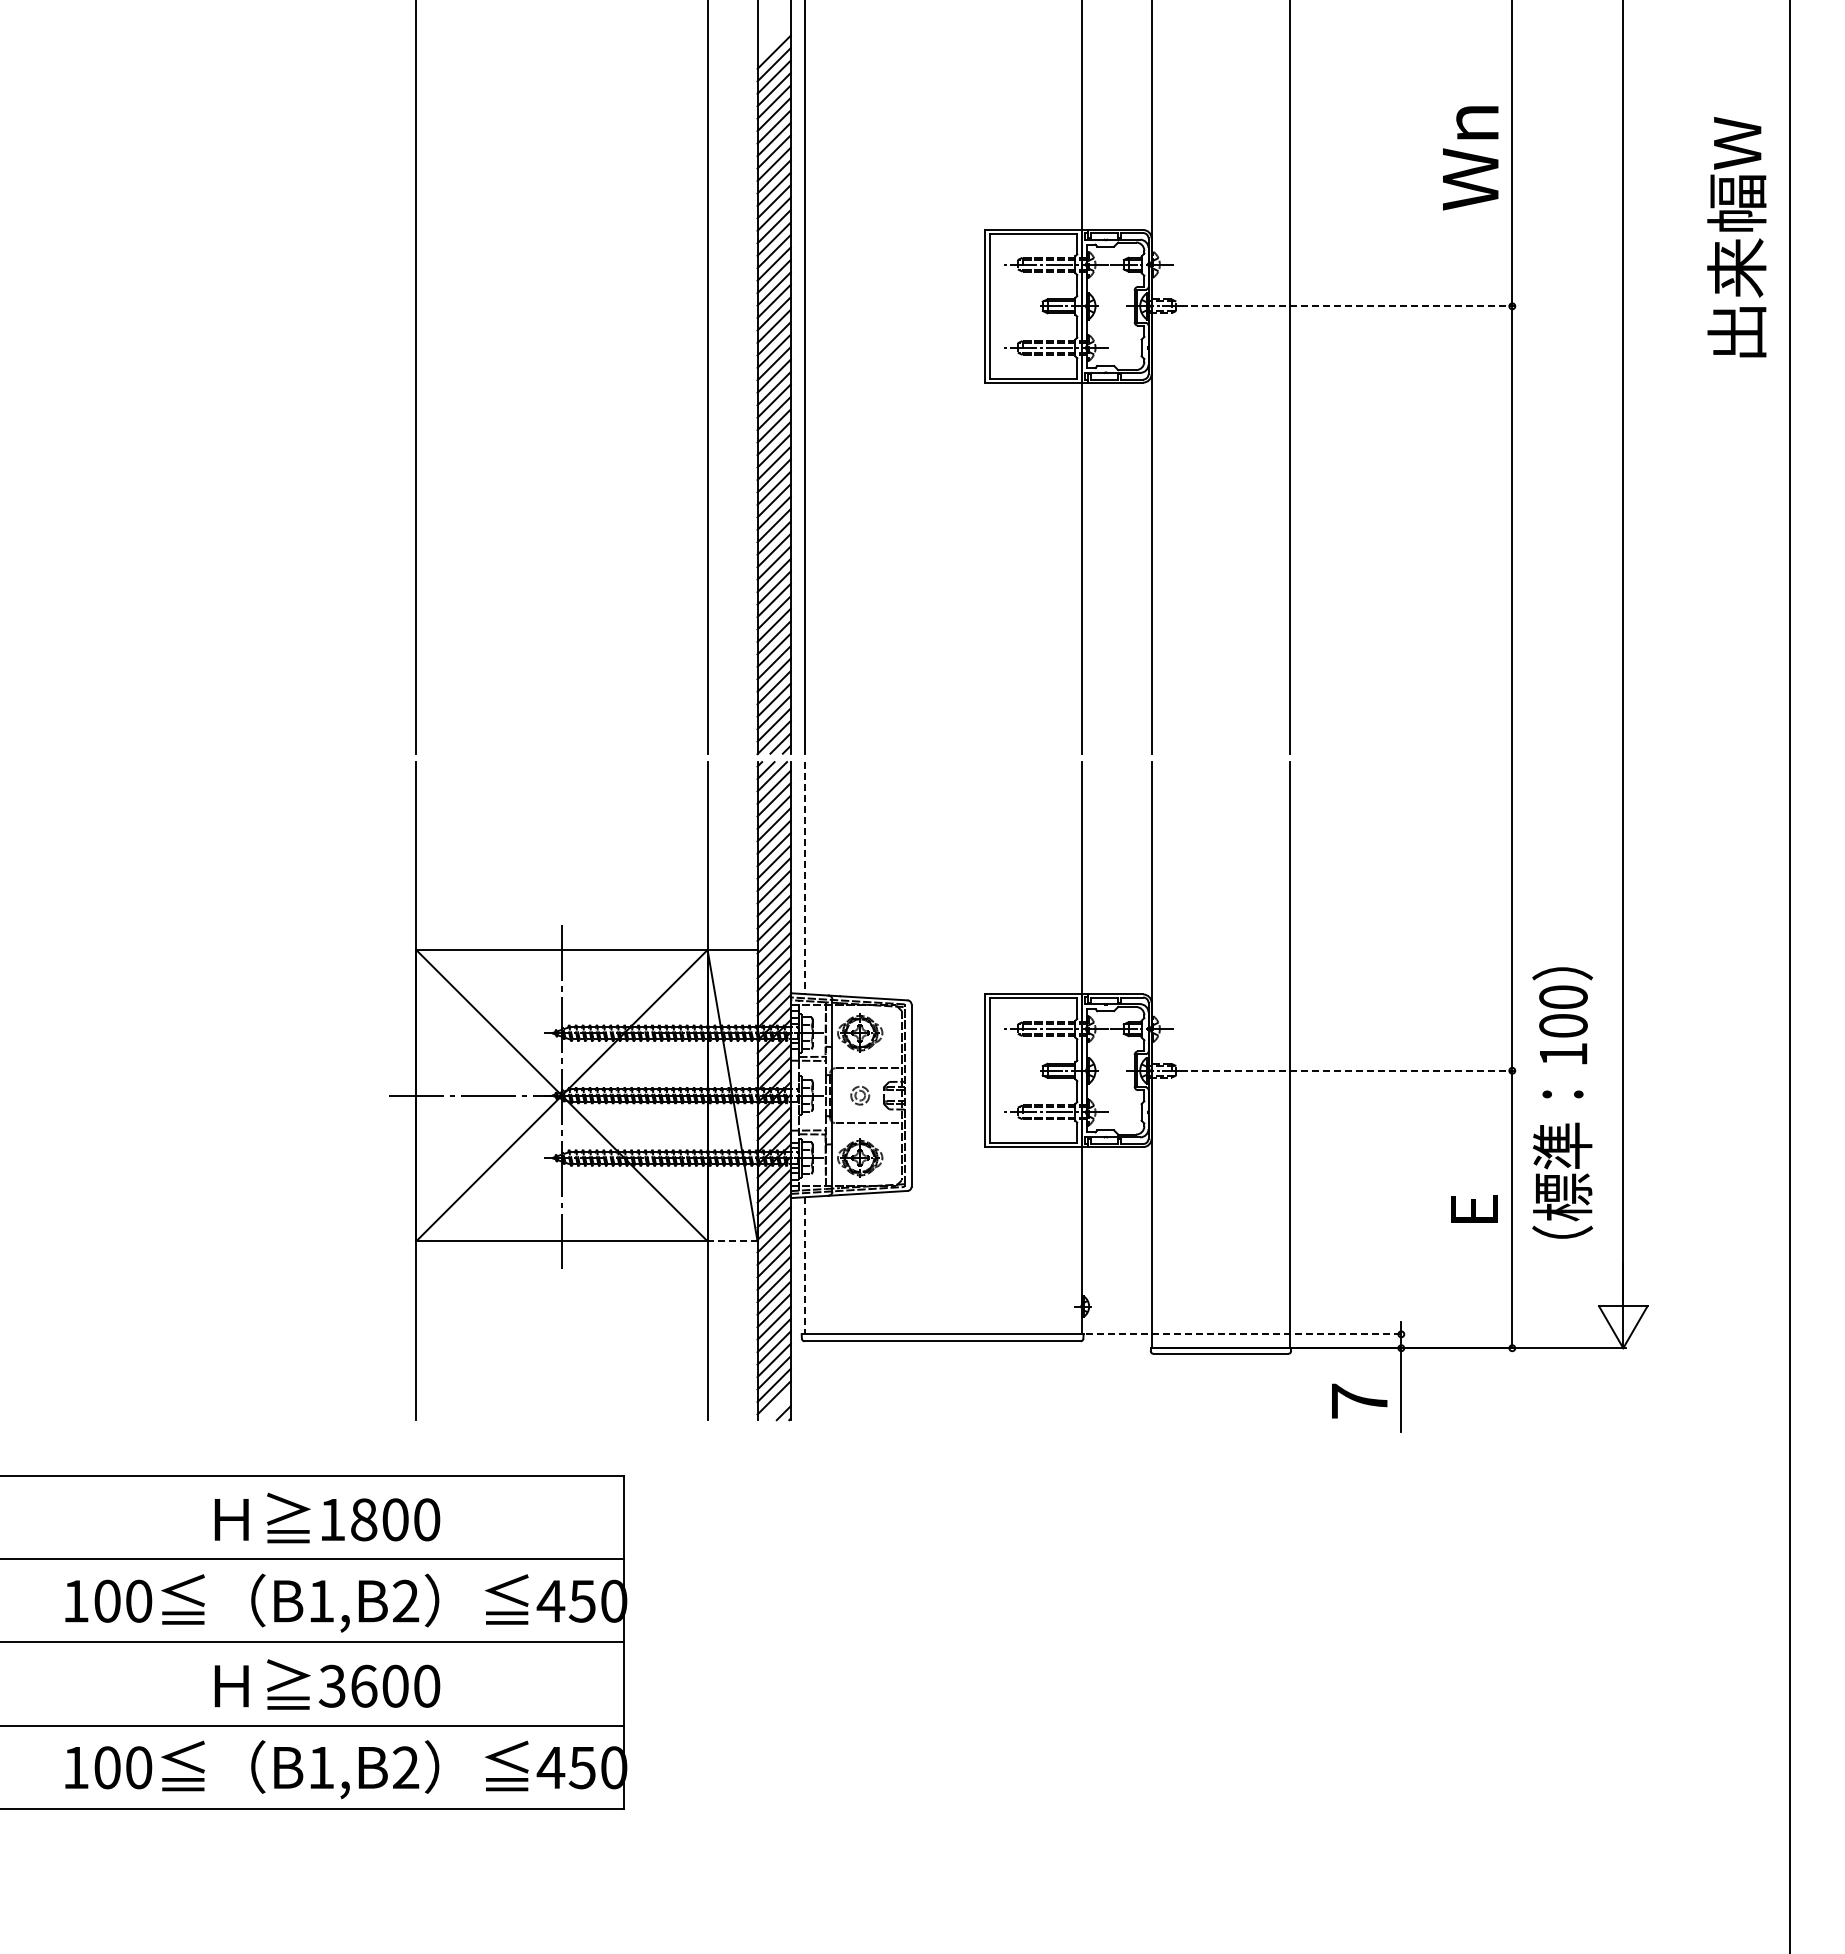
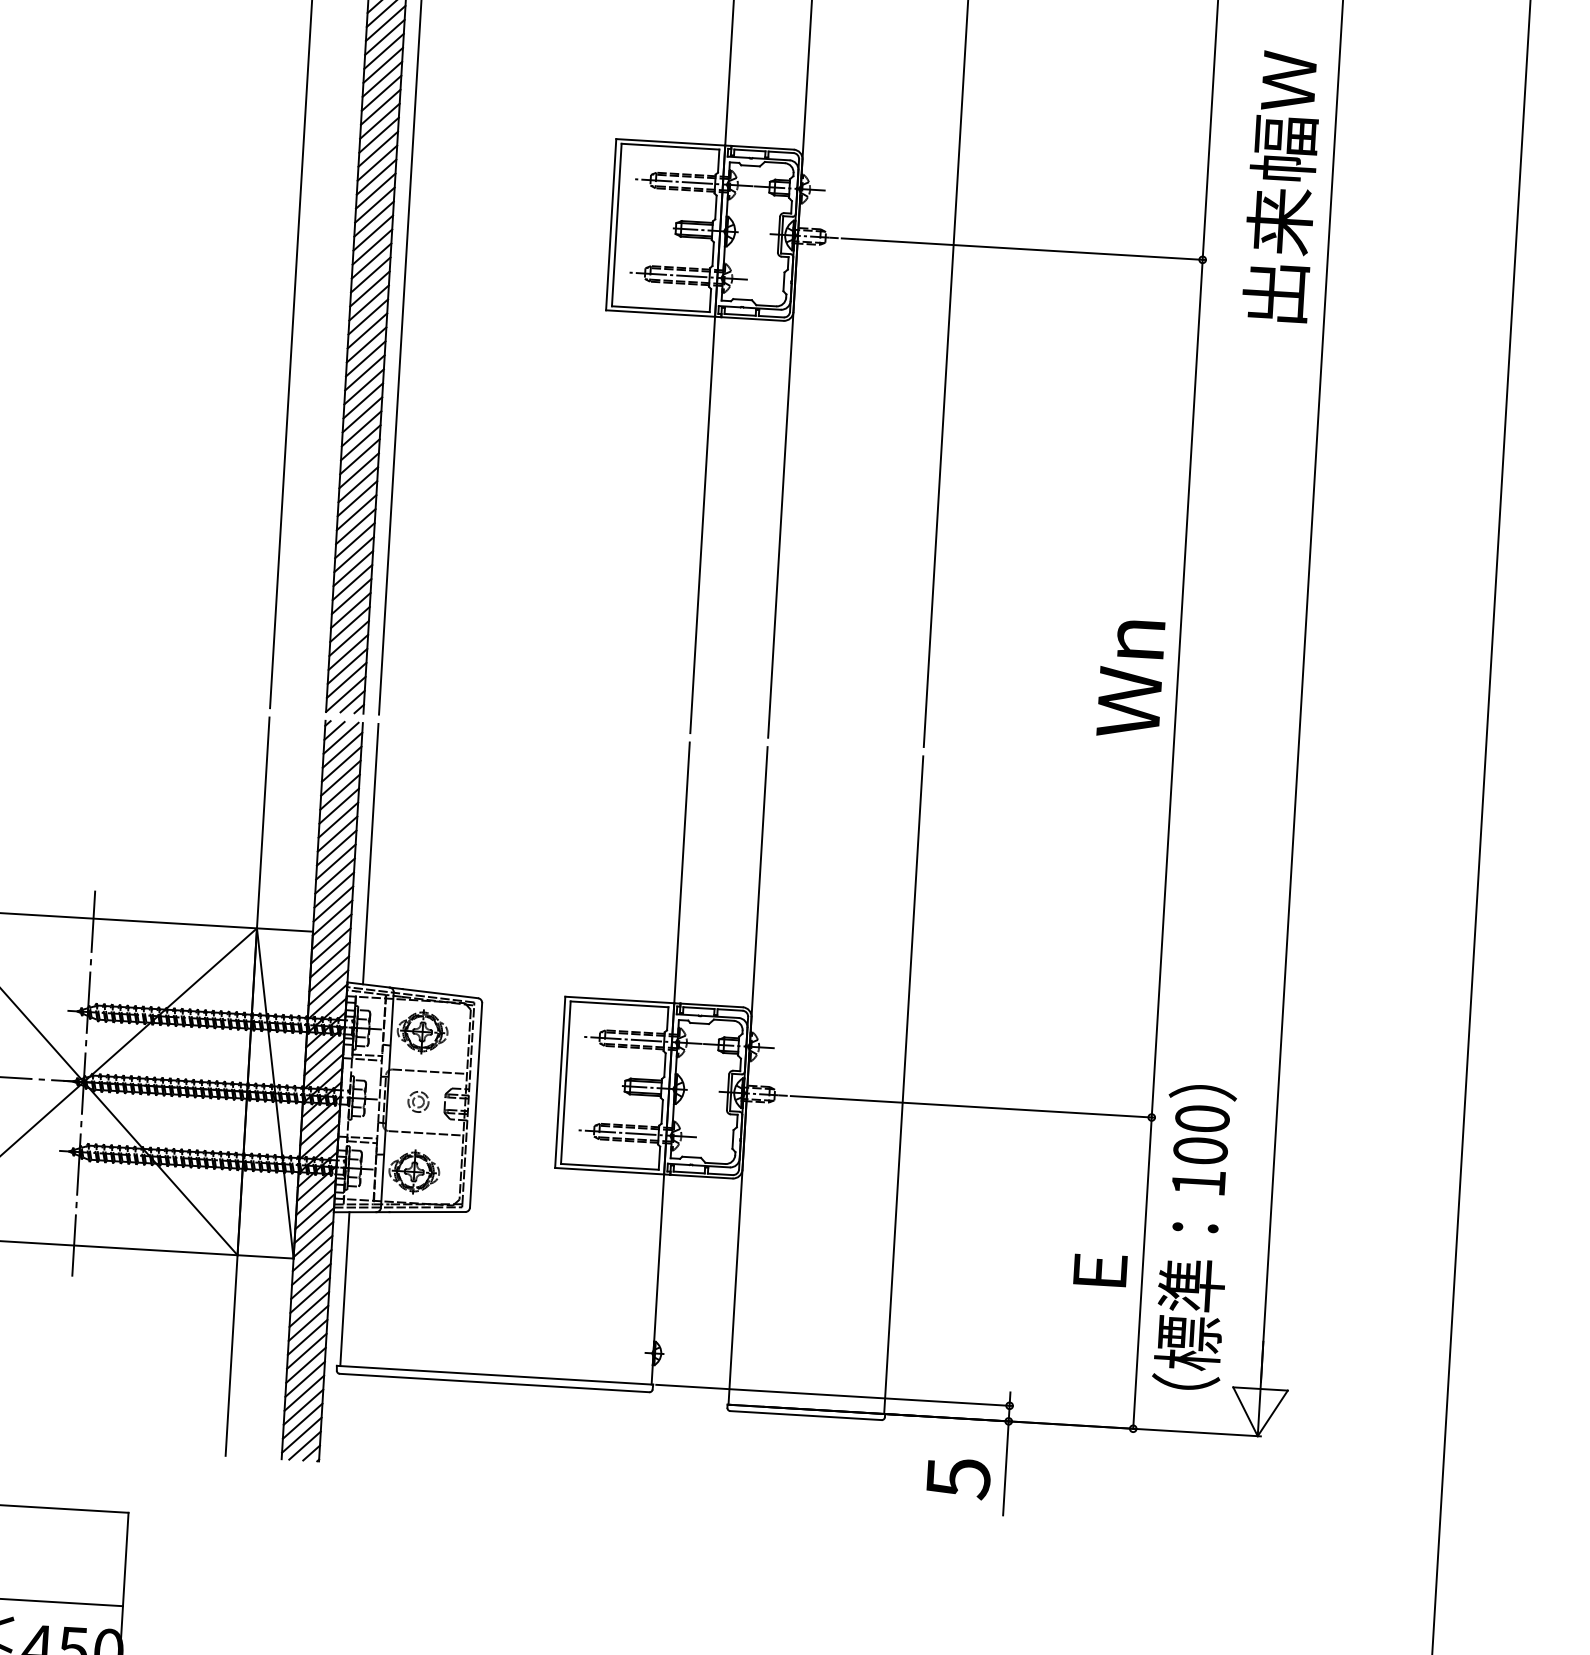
text: (1470, 158) -> (1130, 679), moved
text: (1736, 237) -> (1281, 187), moved
line: (1353, 306) -> (1024, 249), dashed -> solid
line: (804, 878) -> (370, 854), dashed -> solid
line: (1353, 1070) -> (973, 1106), dashed -> solid
text: (1562, 1102) -> (1194, 1236), moved
line: (732, 1241) -> (265, 1257), dashed -> solid
line: (804, 1265) -> (344, 1288), dashed -> solid
line: (1245, 1334) -> (834, 1395), dashed -> solid
text: (1360, 1401) -> (959, 1478), 7 -> 5
line: (777, 1406) -> (304, 1445), added

